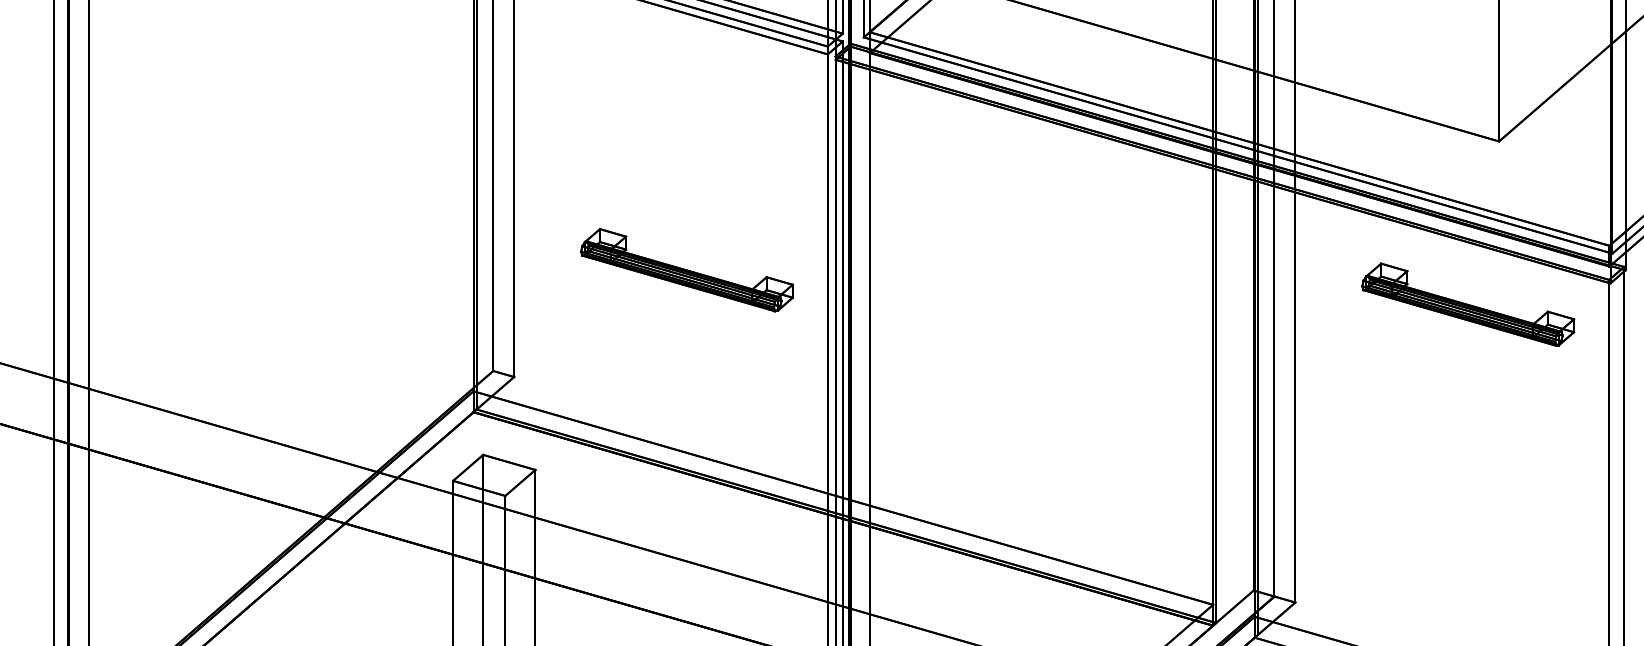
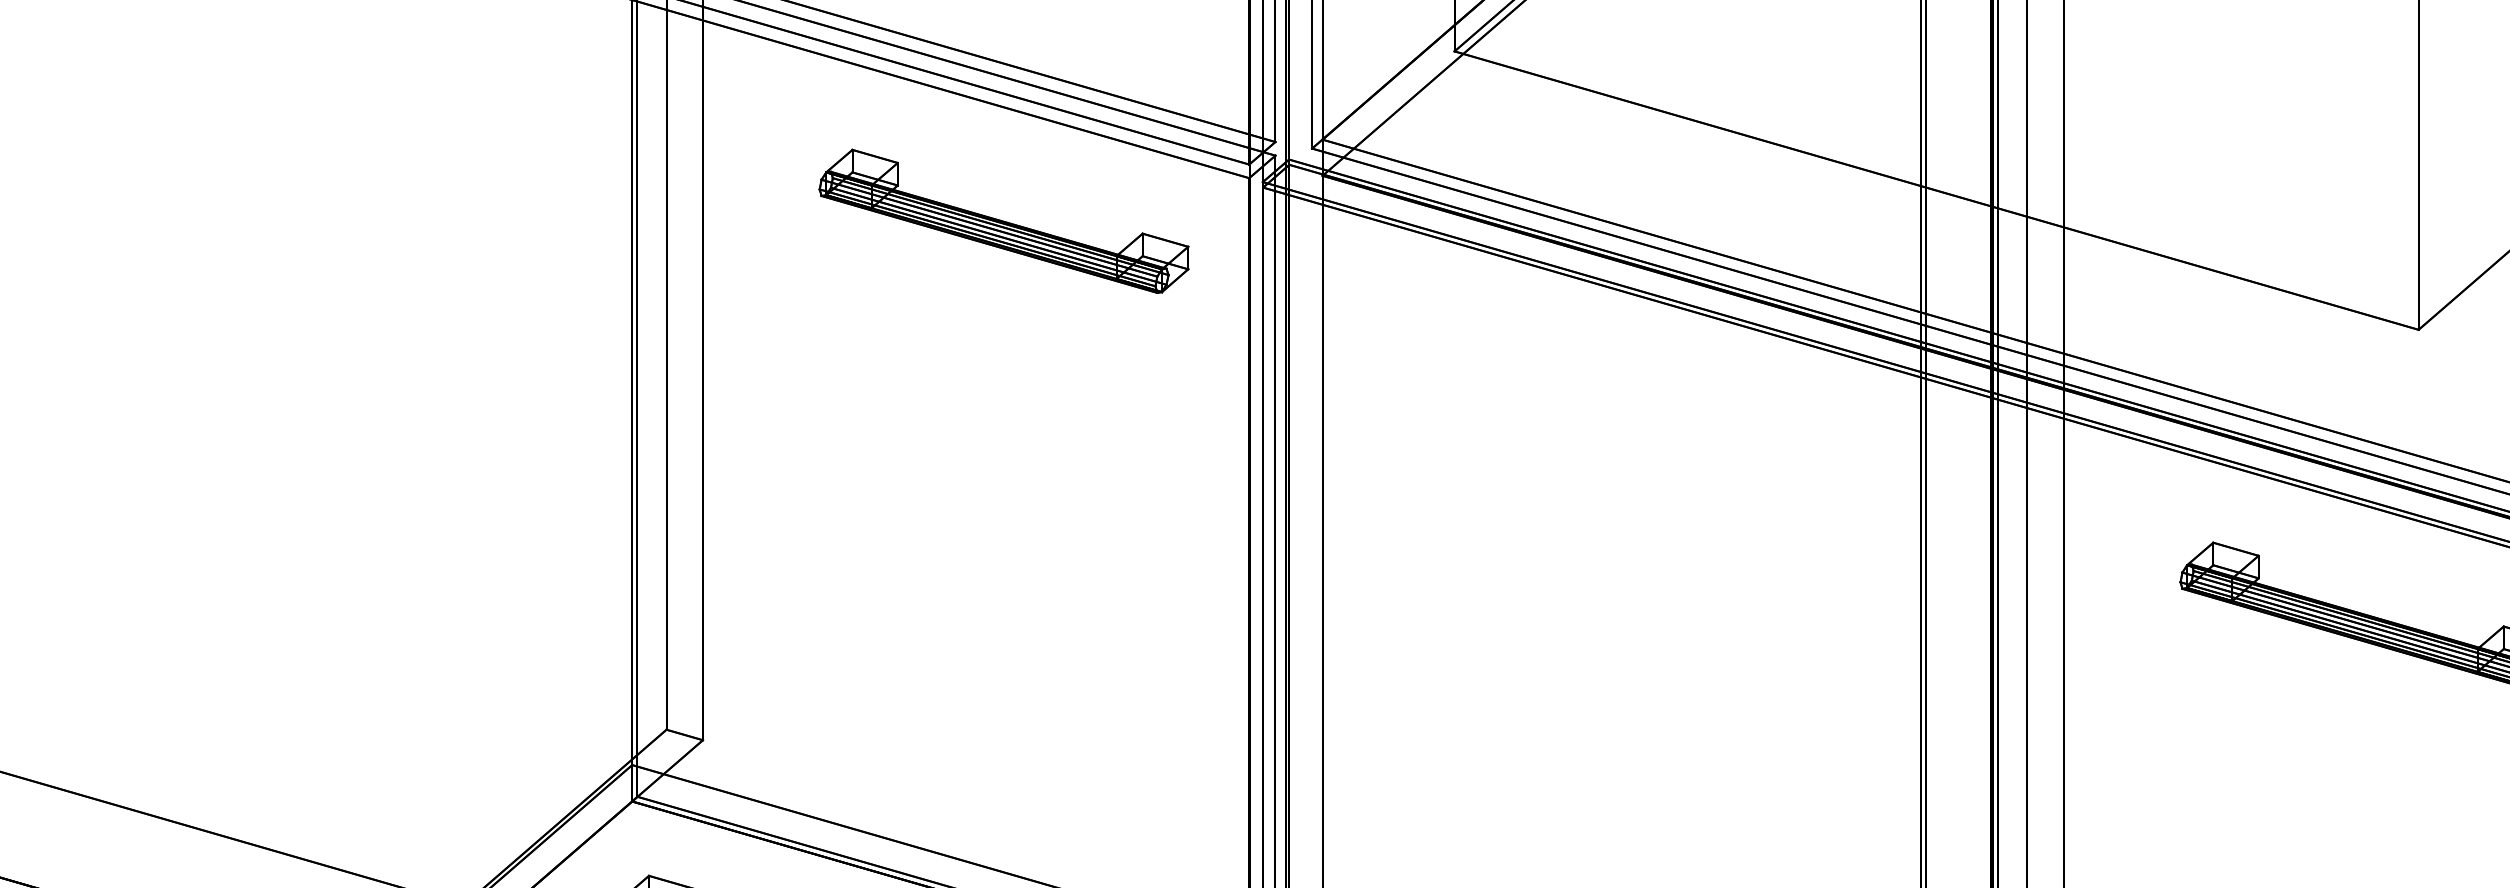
part: (686, 270) -> (1003, 221), moved

